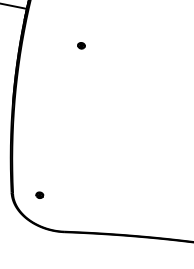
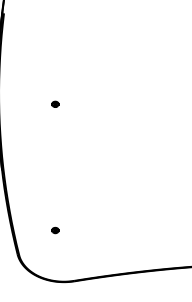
part: (39, 195) -> (55, 230), moved

